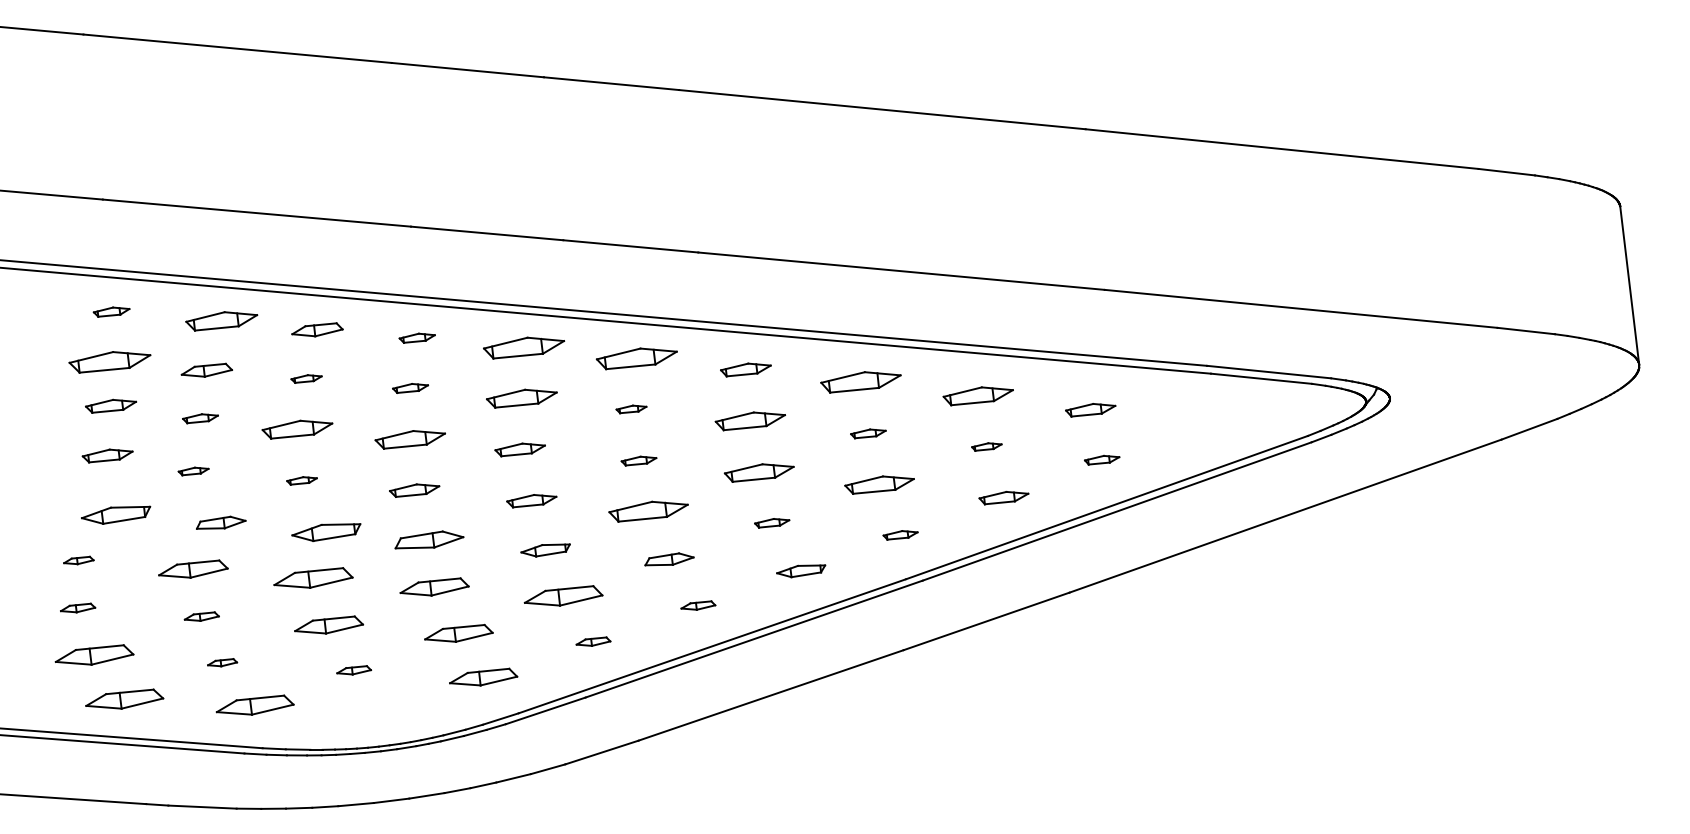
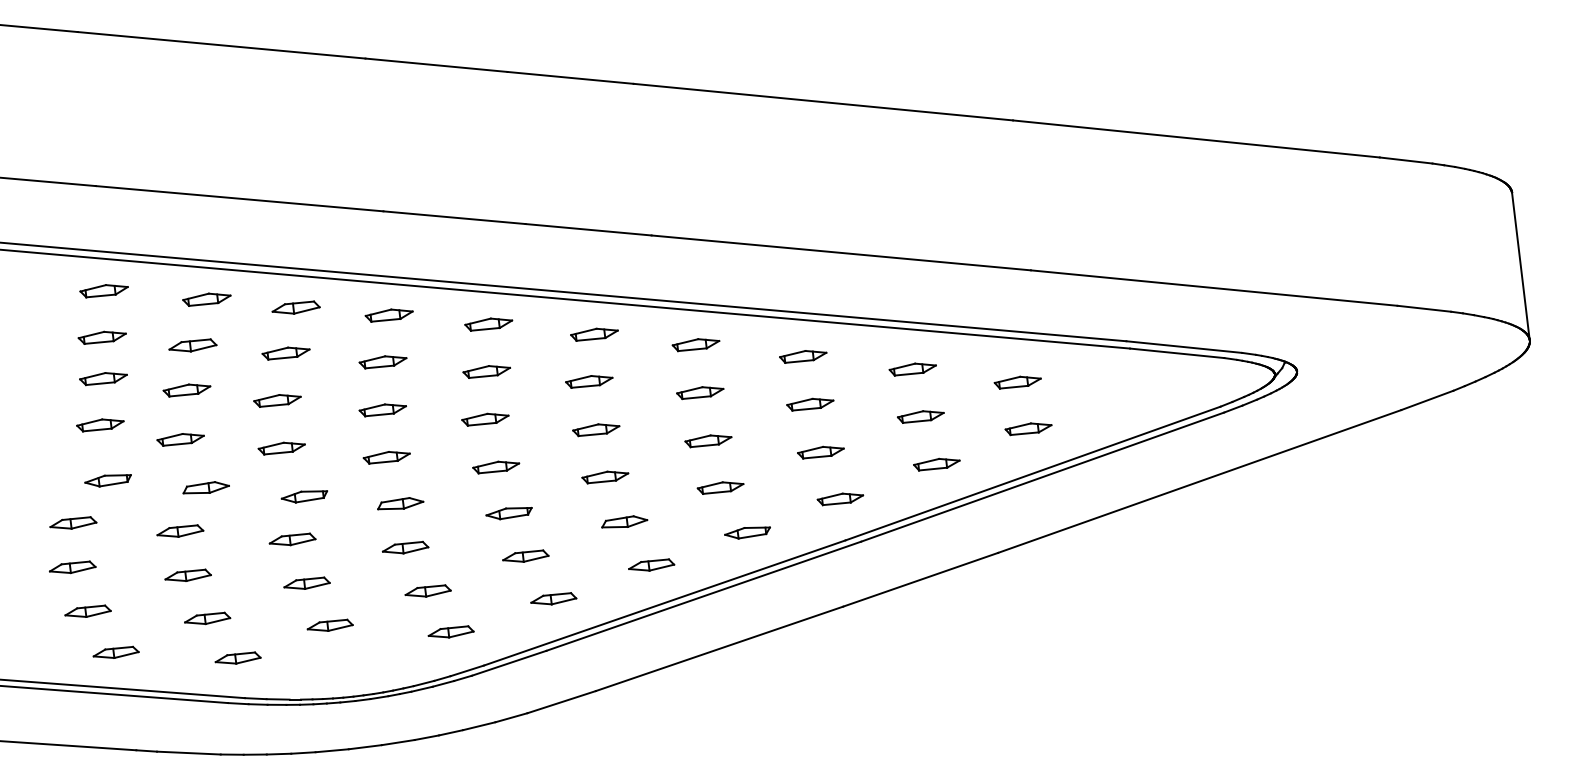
part: (111, 311) -> (103, 290), size x1.43
part: (221, 321) -> (206, 299), size x0.71
part: (417, 337) -> (389, 314), size x1.43
part: (523, 347) -> (488, 324), size x0.62
part: (637, 358) -> (594, 334), size x0.62
part: (109, 361) -> (102, 337), size x0.62
part: (306, 378) -> (285, 353), size x1.67
part: (860, 382) -> (802, 356), size x0.62
part: (410, 388) -> (382, 362), size x1.43
part: (977, 395) -> (912, 368), size x0.71
part: (521, 398) -> (486, 371), size x0.71
part: (631, 409) -> (589, 382), size x1.67
part: (200, 418) -> (186, 390), size x1.43
part: (750, 421) -> (700, 393), size x0.71
part: (297, 429) -> (277, 400), size x0.71
part: (868, 433) -> (810, 404), size x1.43
part: (410, 439) -> (382, 409), size x0.71
part: (986, 446) -> (920, 416), size x1.67
part: (638, 460) -> (595, 429), size x1.43
part: (1101, 460) -> (1027, 429), size x1.43
part: (193, 471) -> (180, 439), size x1.67
part: (758, 472) -> (707, 440), size x0.71
part: (301, 480) -> (281, 448), size x1.67
part: (879, 485) -> (820, 452), size x0.71
part: (648, 511) -> (605, 477), size x0.62
part: (115, 515) -> (107, 480), size x0.71
part: (771, 523) -> (719, 488), size x1.43
part: (326, 532) -> (304, 496), size x0.71
part: (900, 535) -> (840, 499), size x1.43
part: (429, 539) -> (400, 503), size x0.71
part: (78, 560) -> (73, 522), size x1.67
part: (193, 569) -> (180, 531), size x0.71
part: (313, 578) -> (292, 539), size x0.62
part: (434, 586) -> (405, 547), size x0.71
part: (563, 596) -> (525, 556), size x0.62
part: (698, 605) -> (651, 564), size x1.43
part: (77, 607) -> (72, 566), size x1.43
part: (201, 616) -> (187, 575), size x1.43
part: (329, 625) -> (307, 583), size x0.71
part: (458, 633) -> (427, 591), size x0.71
part: (593, 641) -> (553, 598), size x1.43
part: (94, 655) -> (88, 611), size x0.62
part: (222, 662) -> (207, 618), size x1.67
part: (354, 670) -> (330, 625), size x1.43
part: (483, 677) -> (451, 632), size x0.71
part: (124, 699) -> (116, 652), size x0.62
part: (255, 705) -> (238, 658), size x0.62

